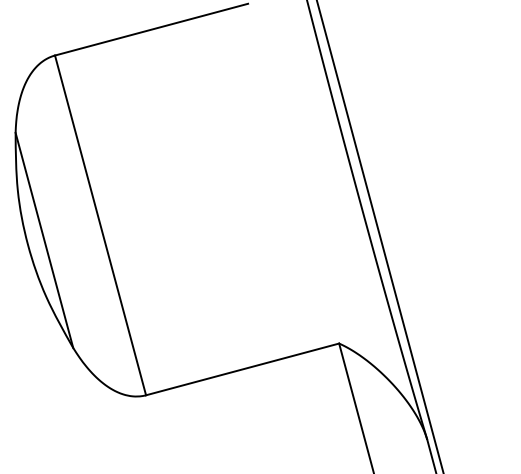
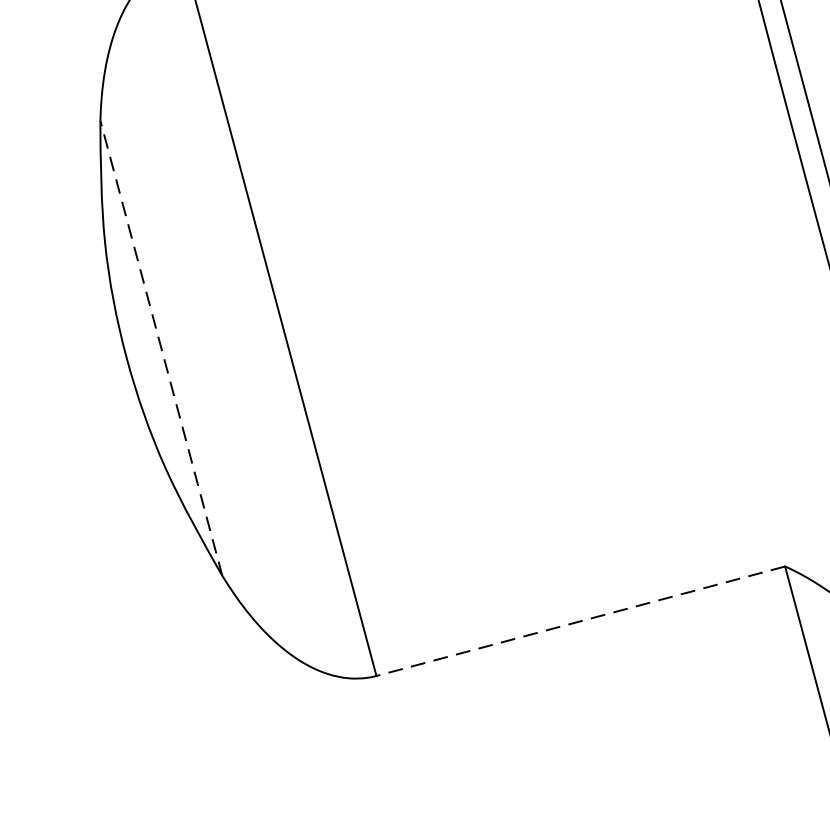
line: (44, 239) -> (161, 346), solid -> dashed
line: (242, 369) -> (580, 621), solid -> dashed

